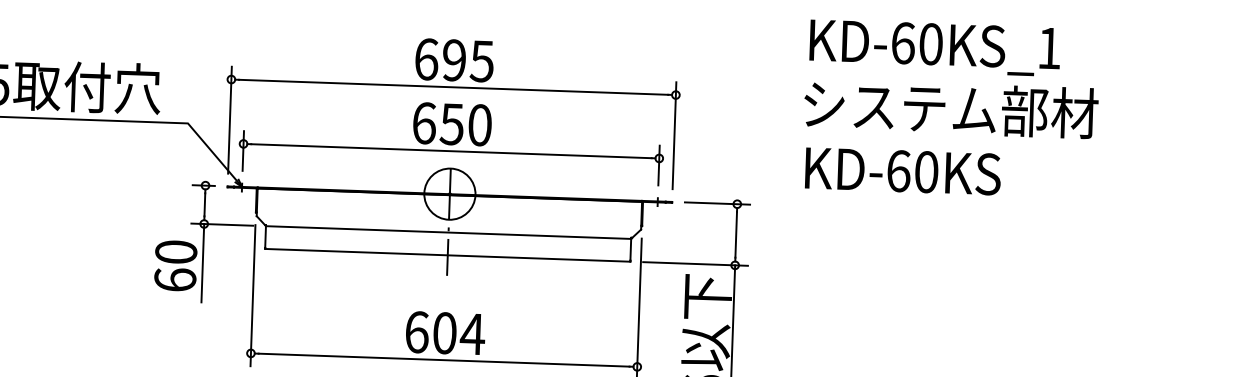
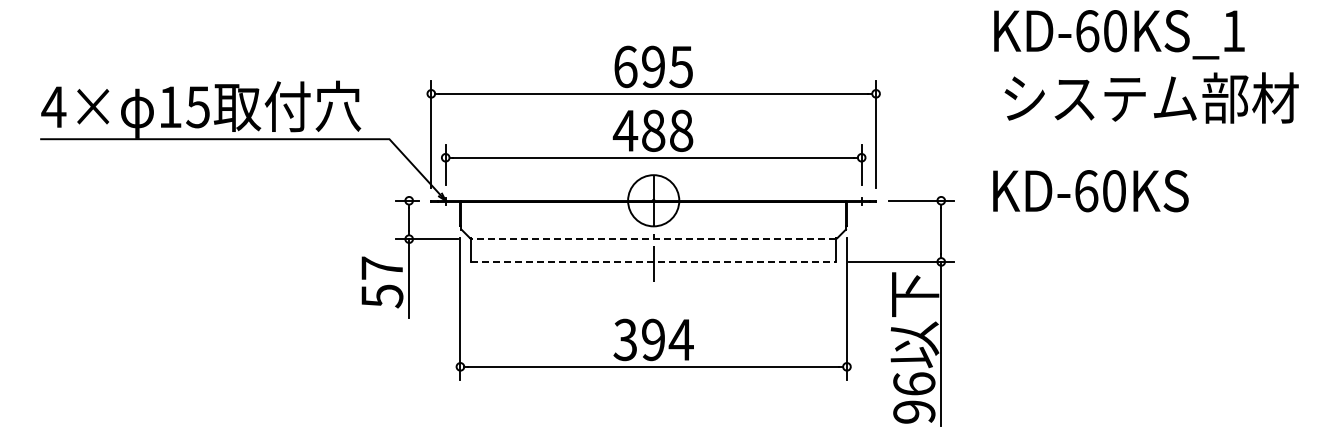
text: (935, 47) -> (1119, 34), moved
text: (451, 123) -> (652, 130), 650 -> 488
text: (902, 171) -> (1090, 191), moved
line: (448, 232) -> (653, 239), solid -> dashed
line: (447, 254) -> (653, 261), solid -> dashed
text: (176, 266) -> (382, 282), 60 -> 57
text: (430, 332) -> (639, 339), 604 -> 394

